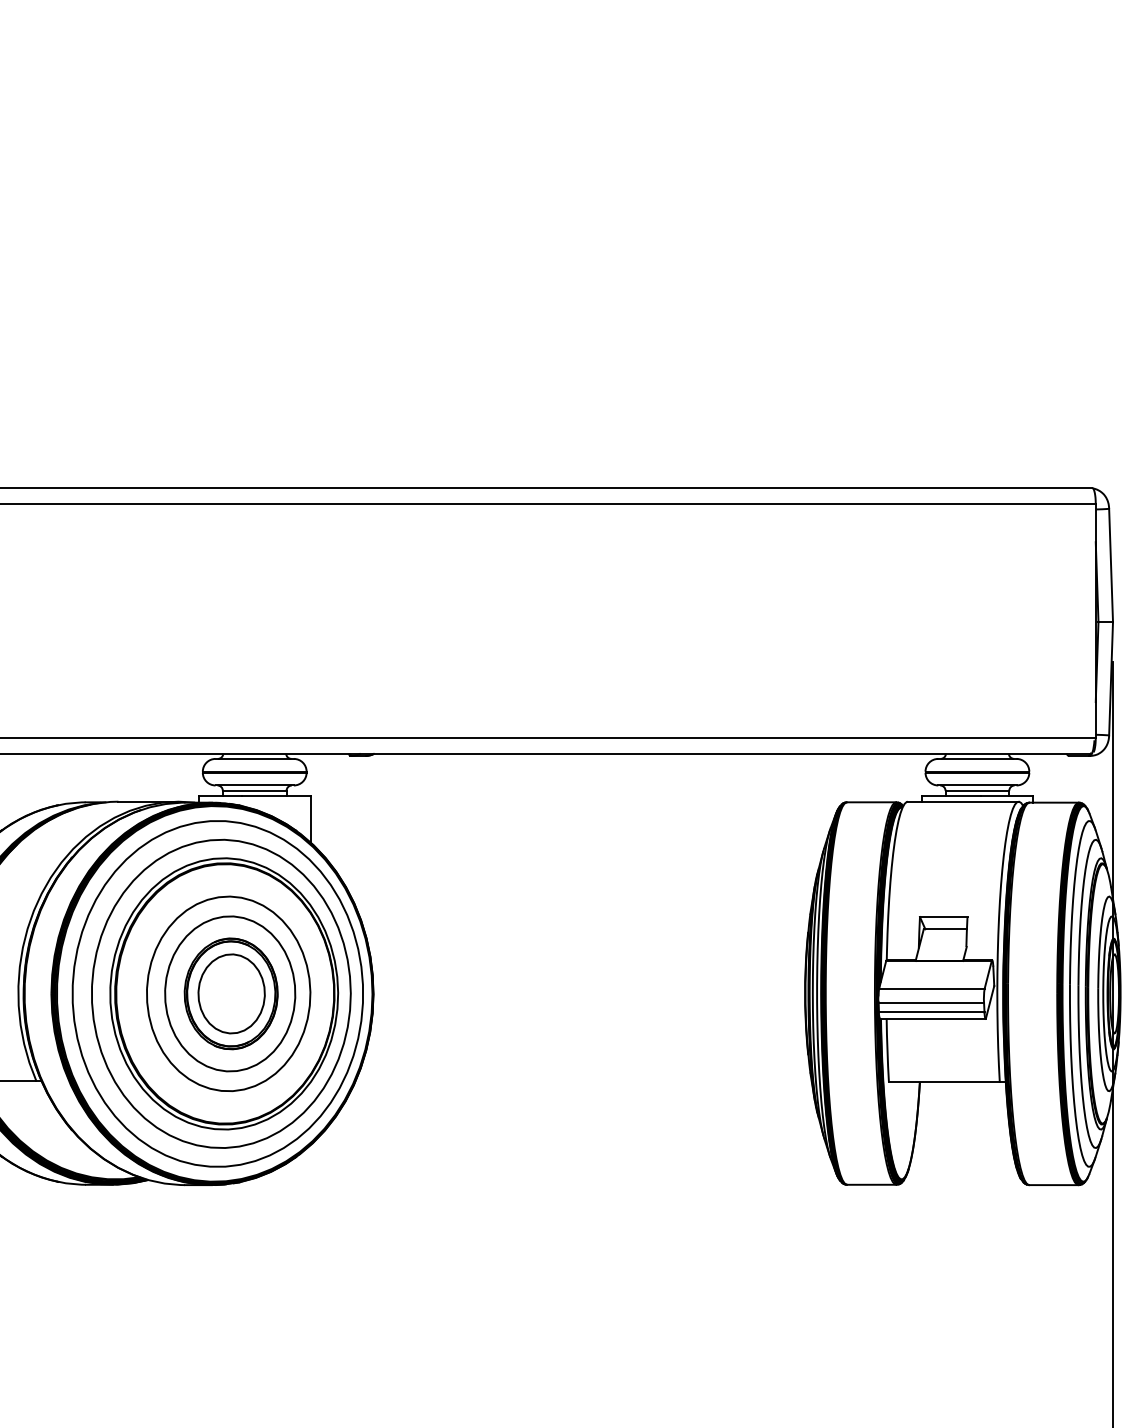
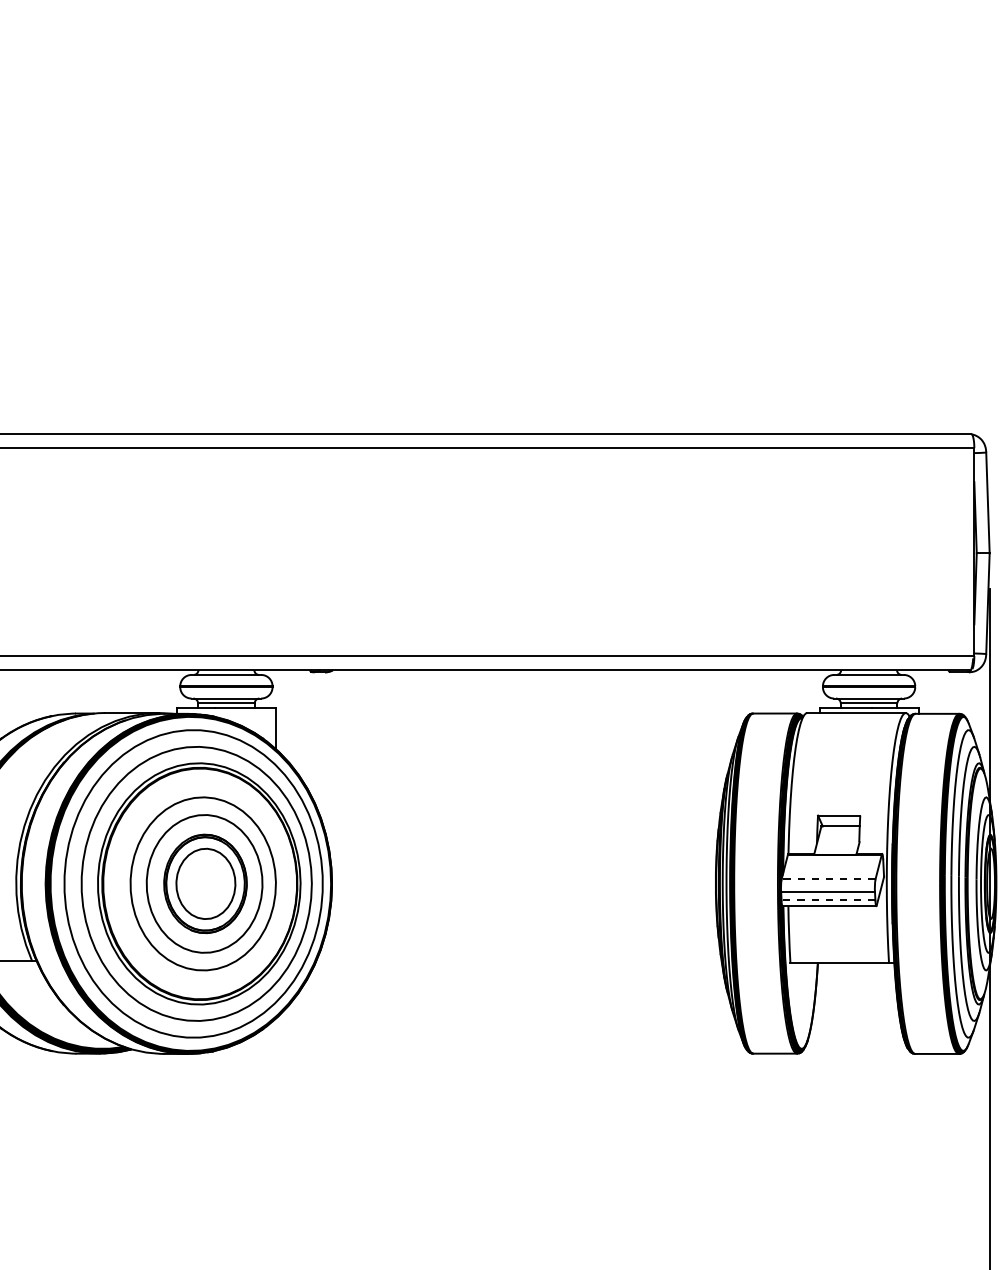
line: (931, 988) -> (828, 879), solid -> dashed
line: (931, 1012) -> (828, 900), solid -> dashed

